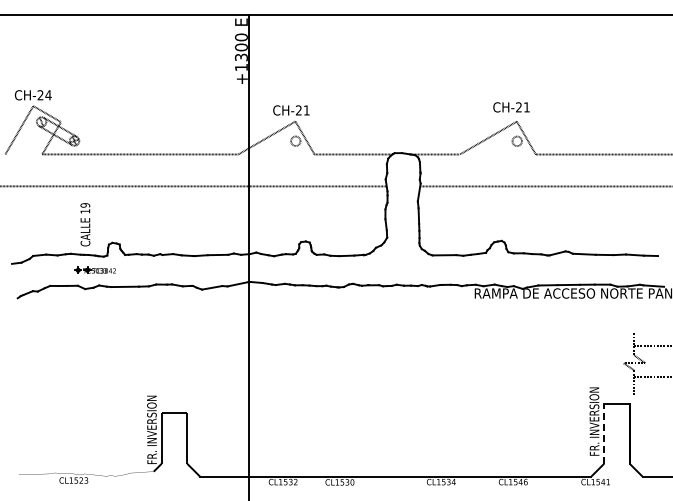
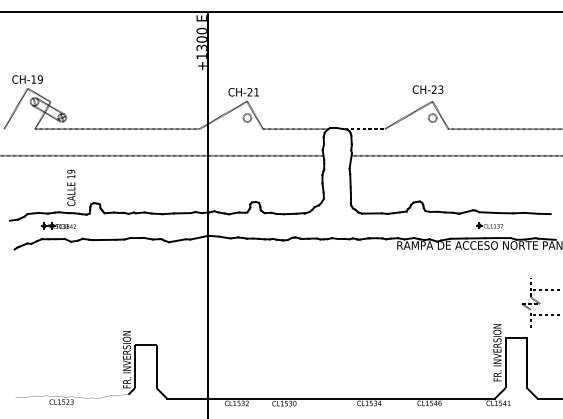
text: (44, 95) -> (37, 79), CH-24 -> CH-19
text: (526, 107) -> (440, 89), CH-21 -> CH-23
part: (94, 269) -> (57, 225), moved
part: (584, 269) -> (489, 225), added
line: (604, 434) -> (505, 363), dashed -> solid

